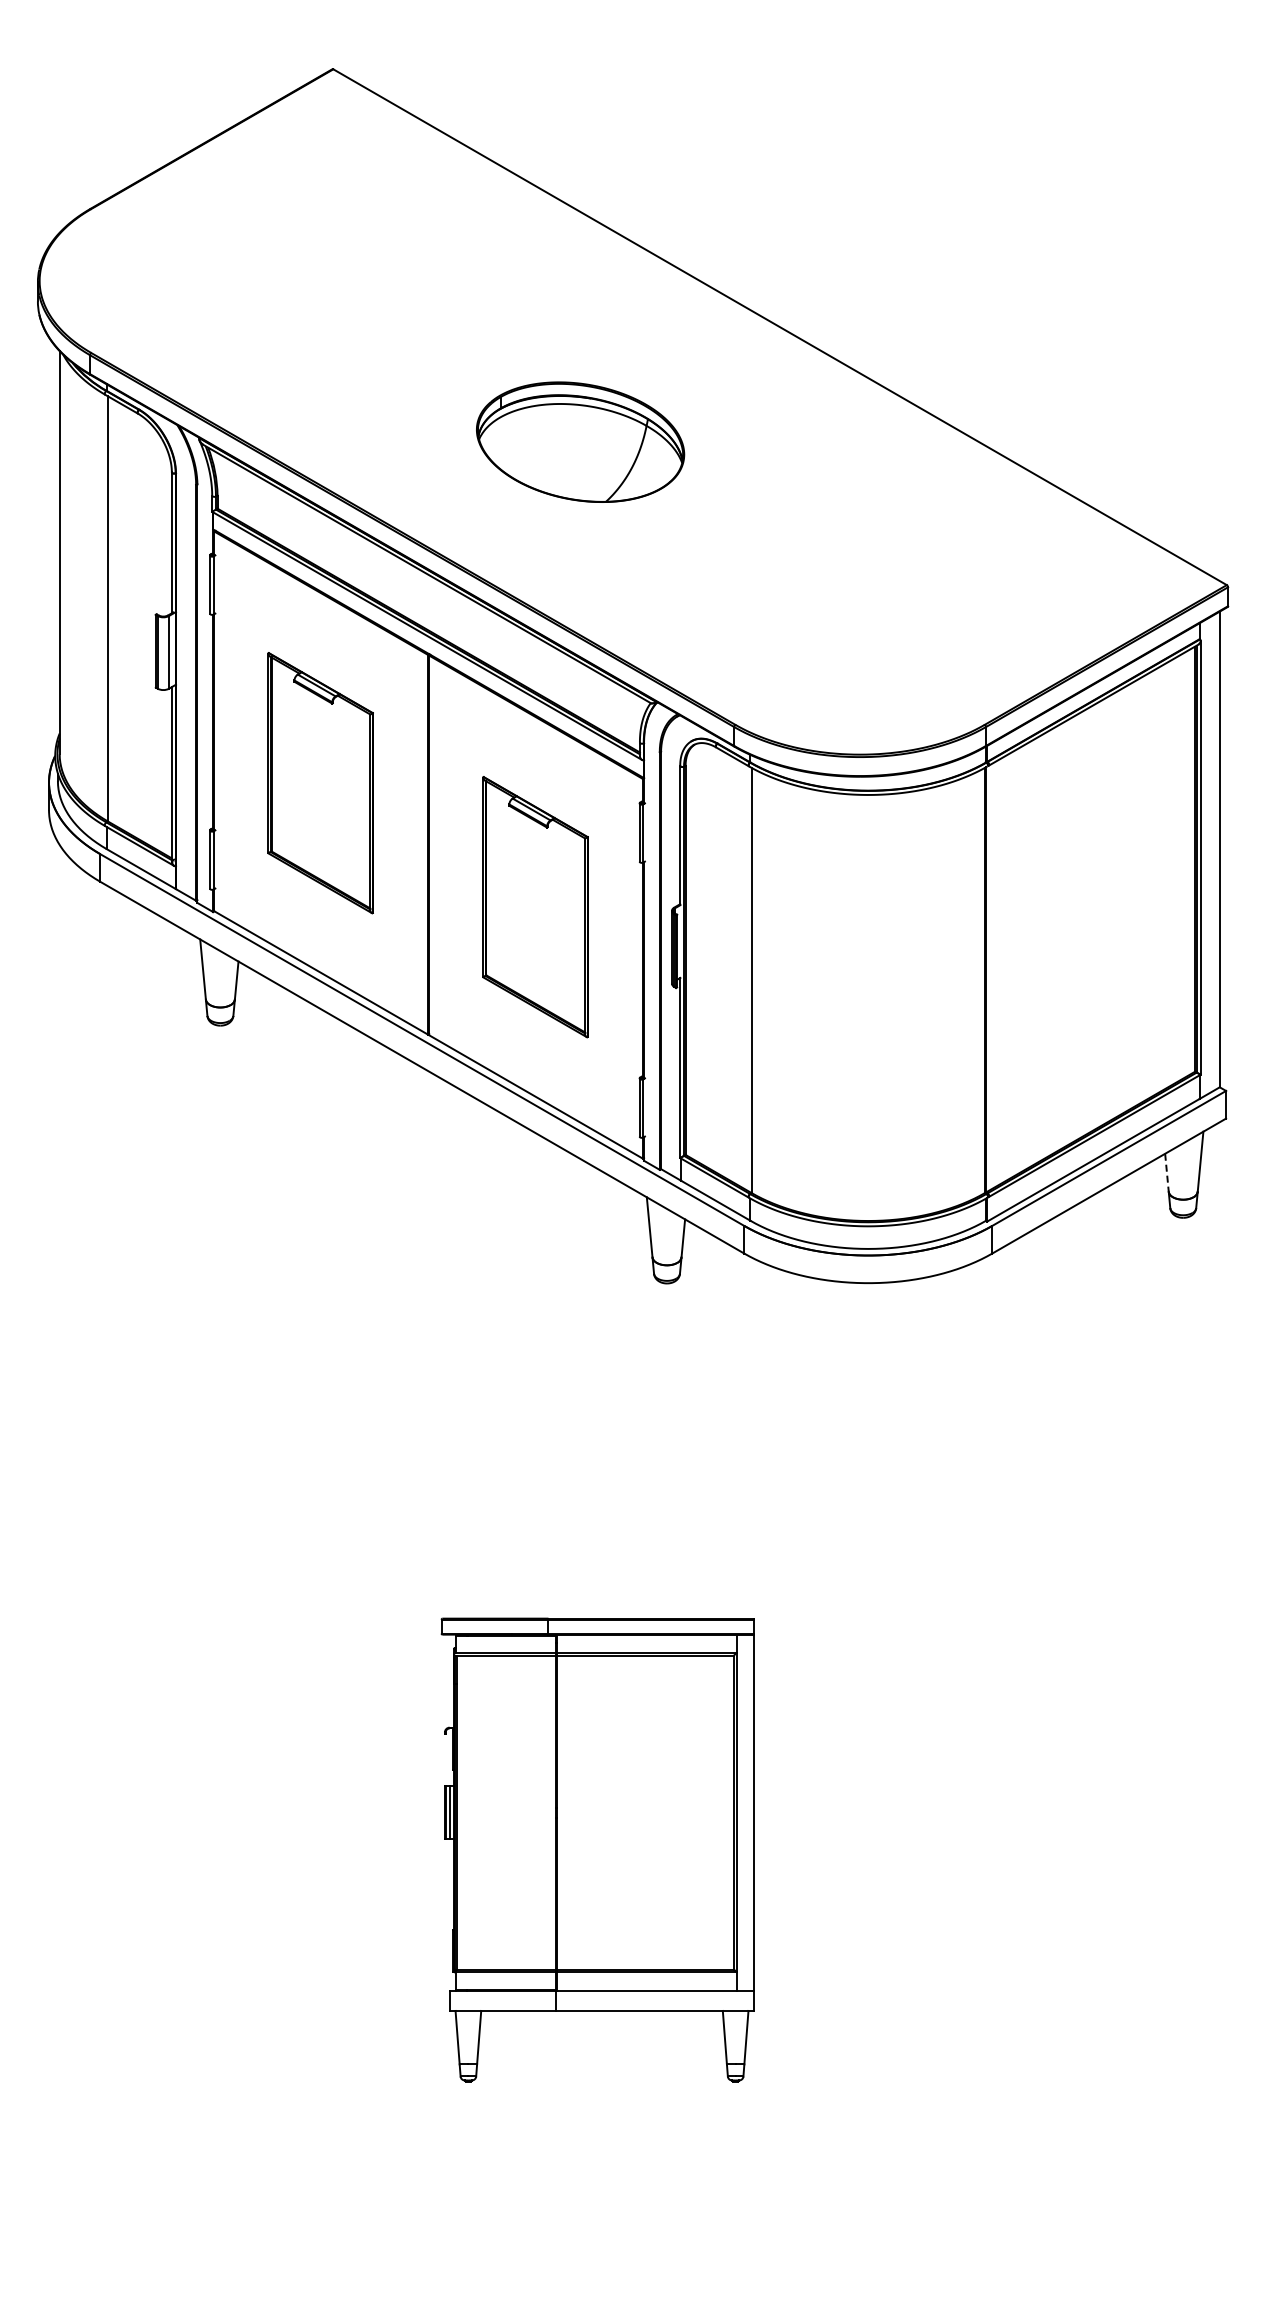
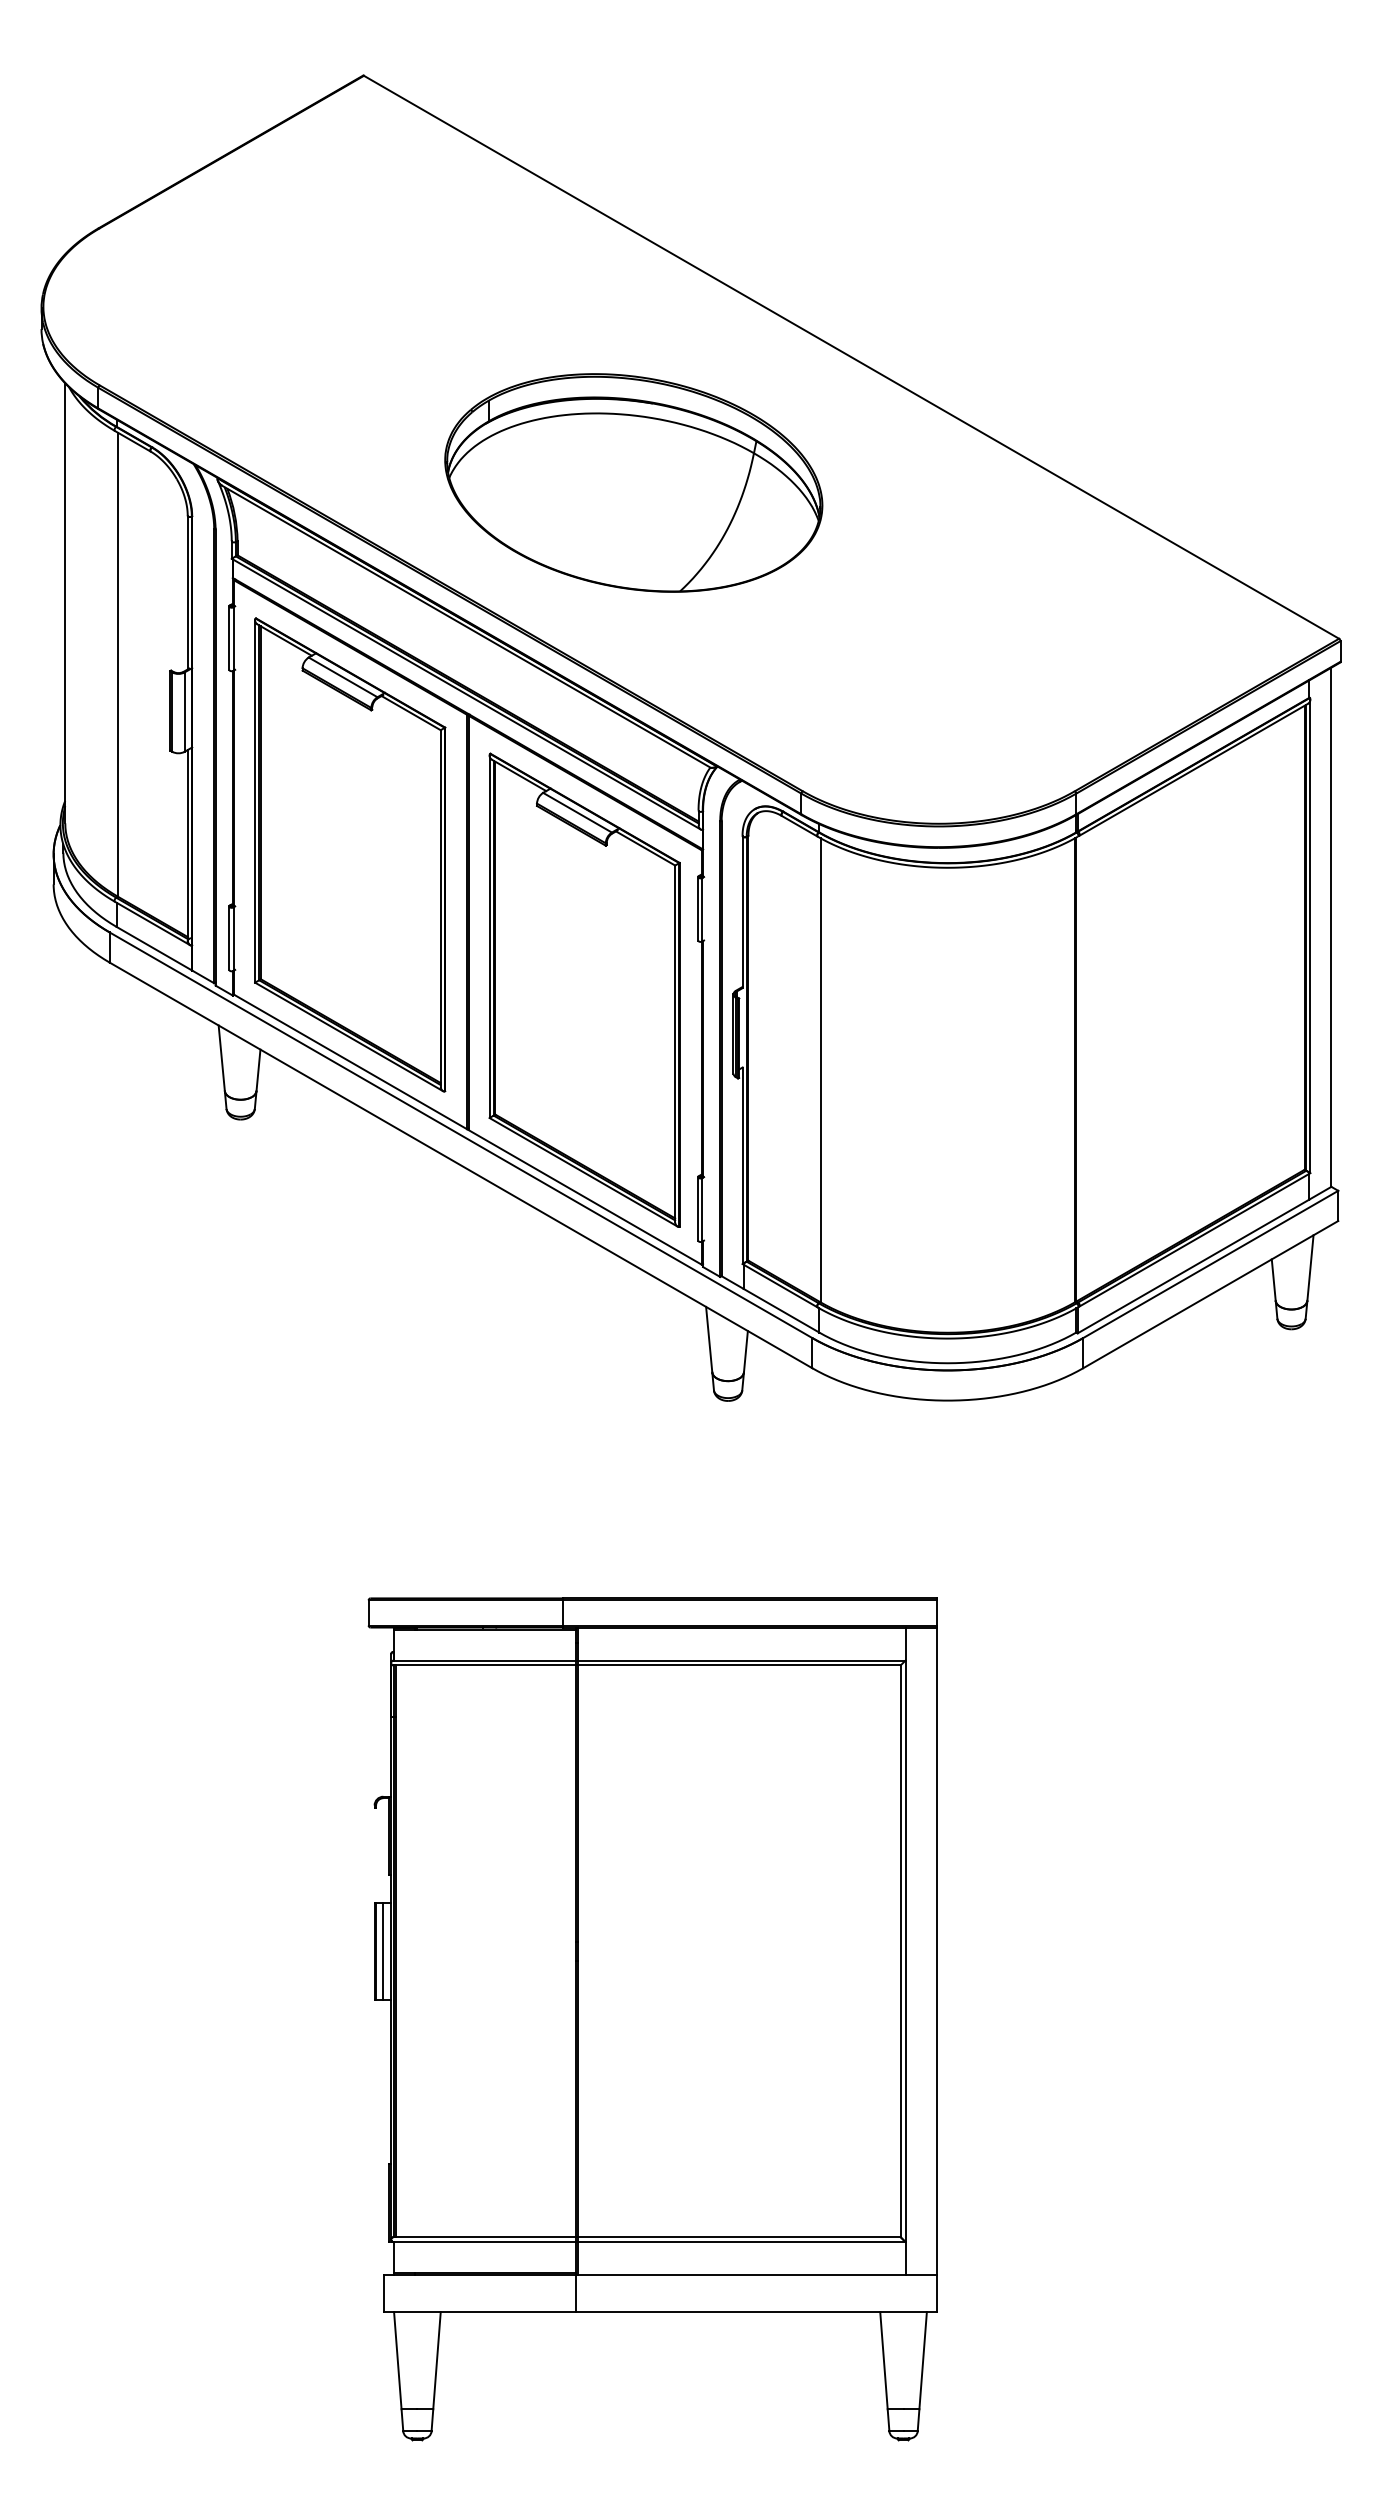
part: (580, 441) -> (633, 482), size x1.67
part: (320, 782) -> (349, 854), size x1.67
part: (535, 906) -> (584, 989), size x1.67
line: (1167, 1173) -> (1274, 1280), dashed -> solid
part: (597, 1849) -> (652, 2018), size x1.67

